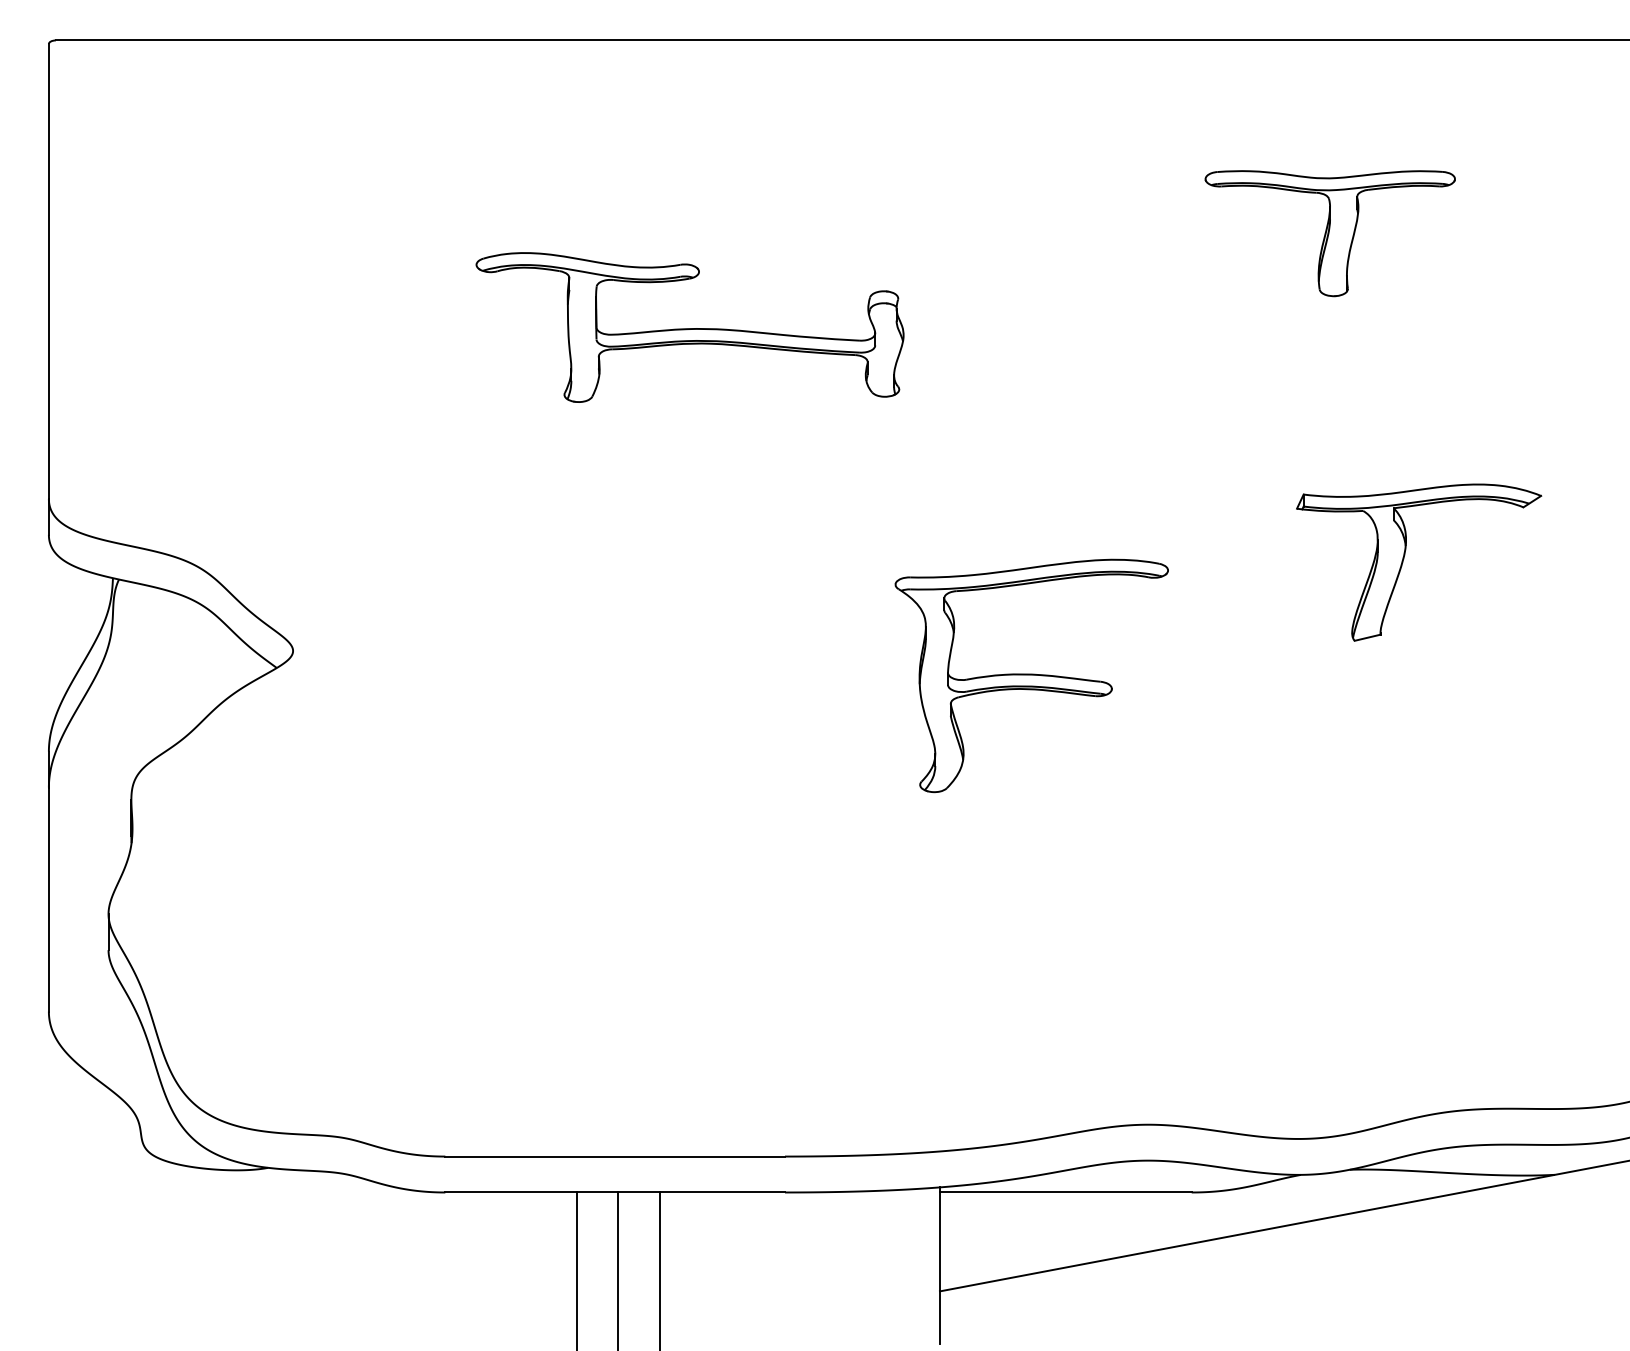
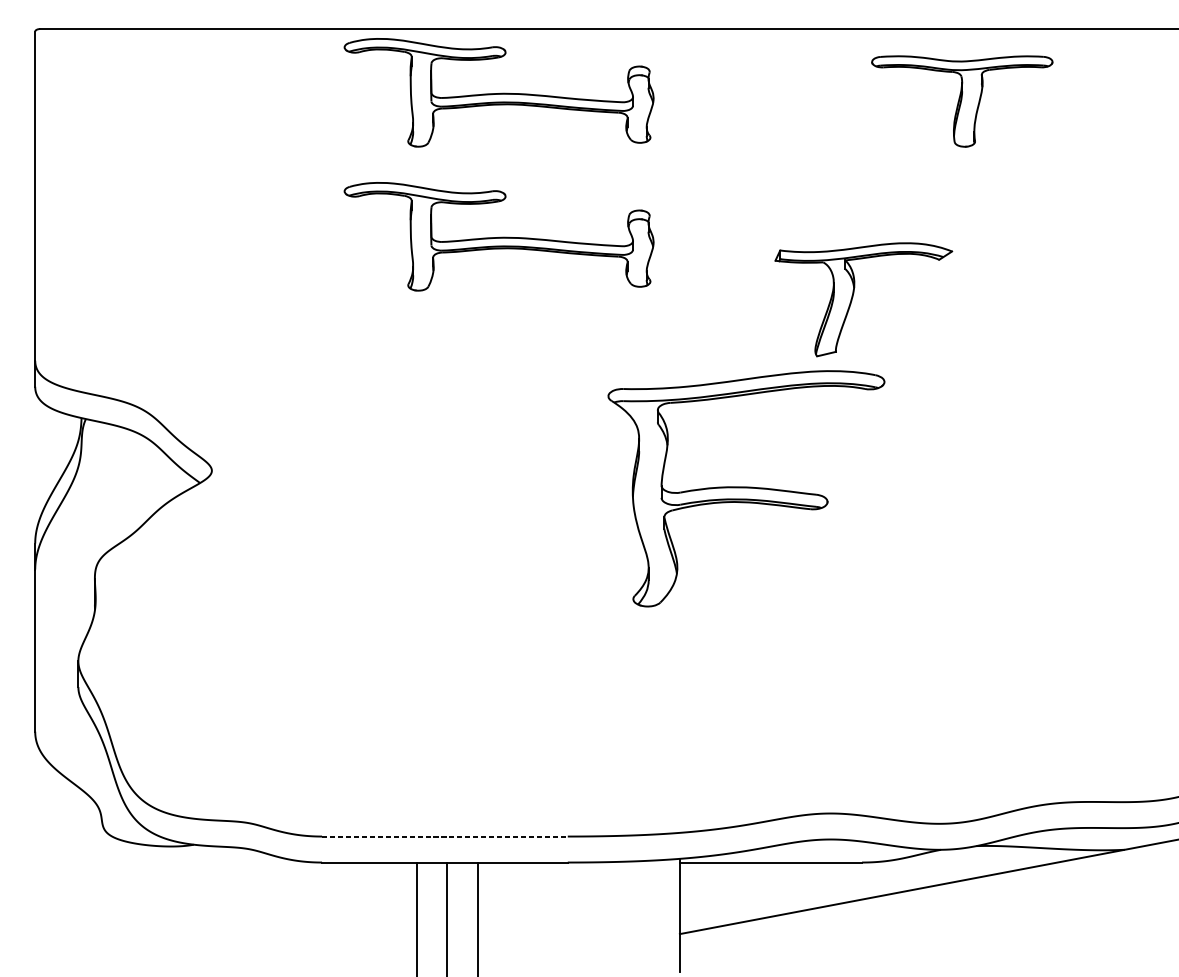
part: (689, 128) -> (498, 92), added
part: (1329, 233) -> (961, 101), moved
part: (1404, 559) -> (853, 297), moved
part: (1031, 675) -> (746, 488), size x1.4
line: (615, 1156) -> (445, 836), solid -> dashed

